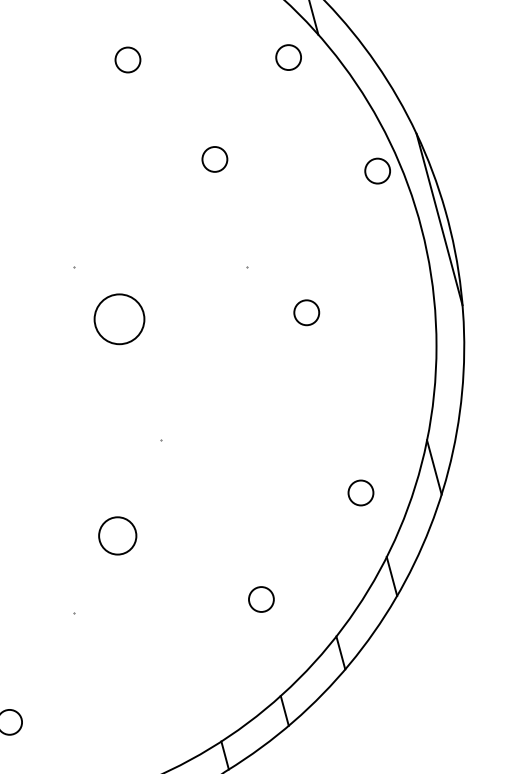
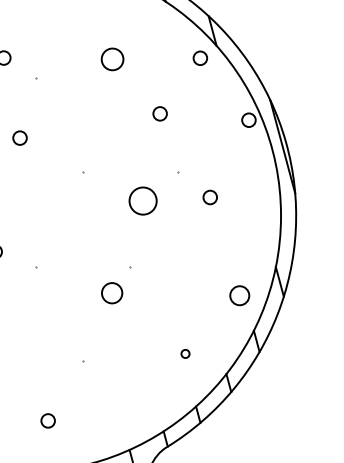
circle: (127, 59) -> (112, 59), size x1.6
circle: (118, 318) -> (142, 200), moved
circle: (360, 492) -> (239, 295), size x1.4
circle: (118, 536) -> (112, 293), moved
circle: (261, 598) -> (185, 353), size x0.6

